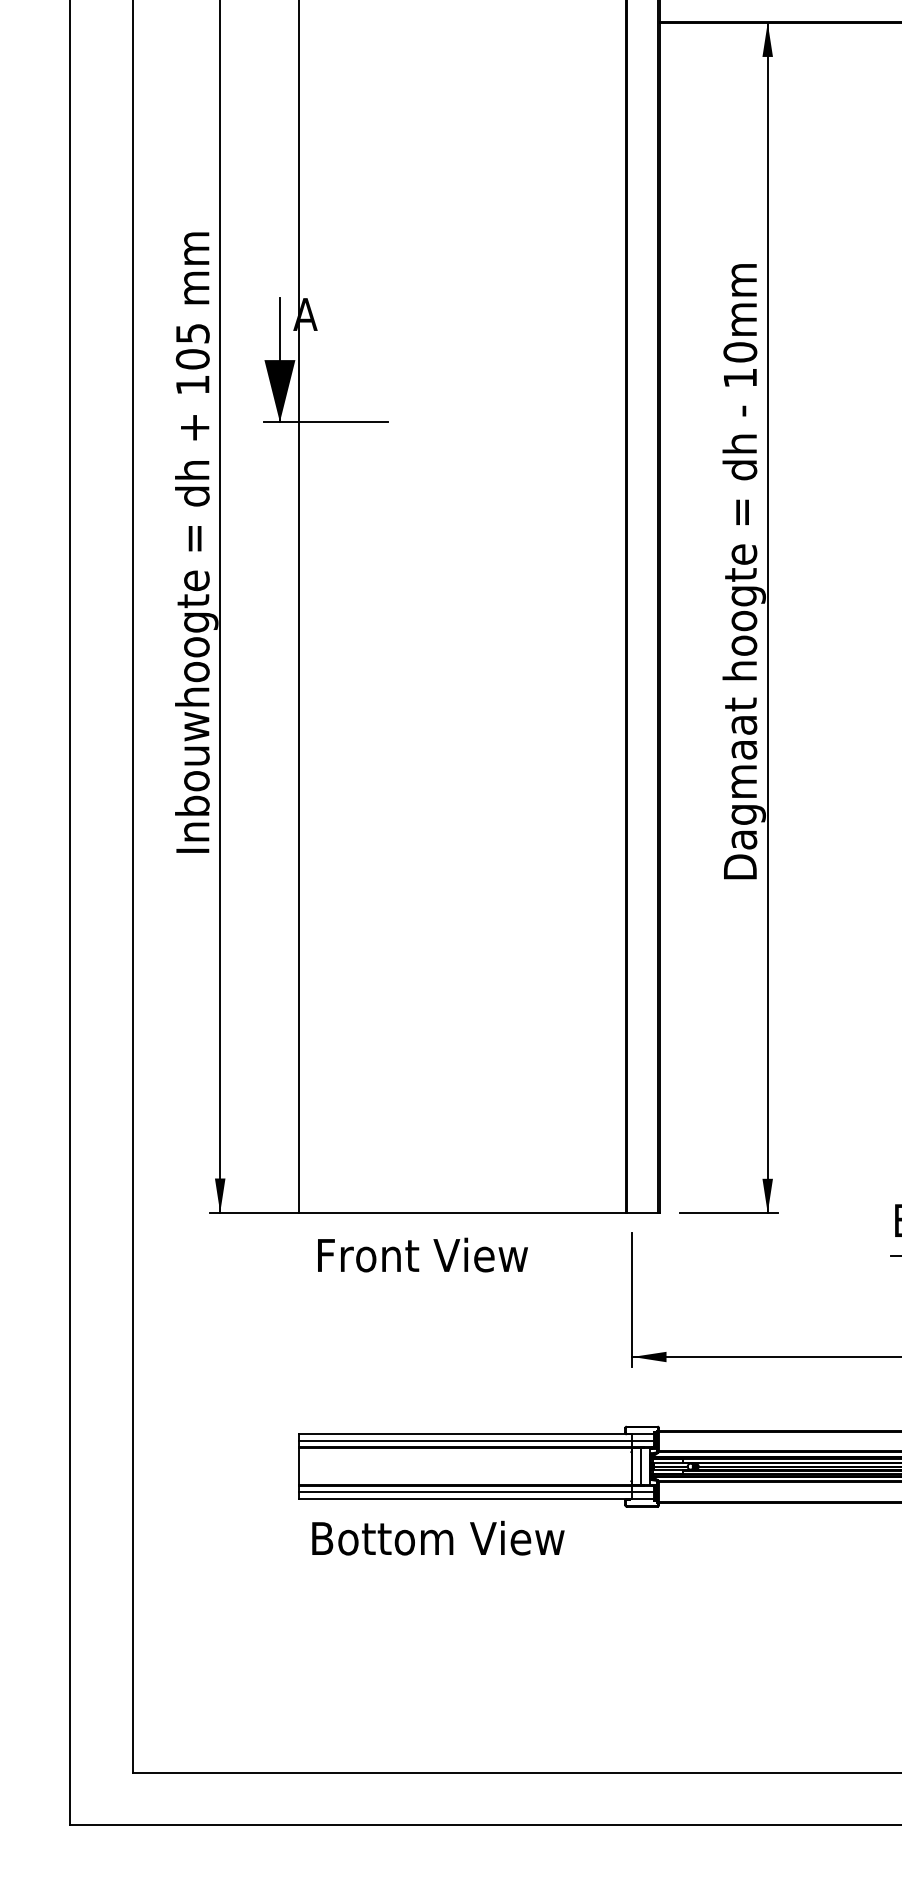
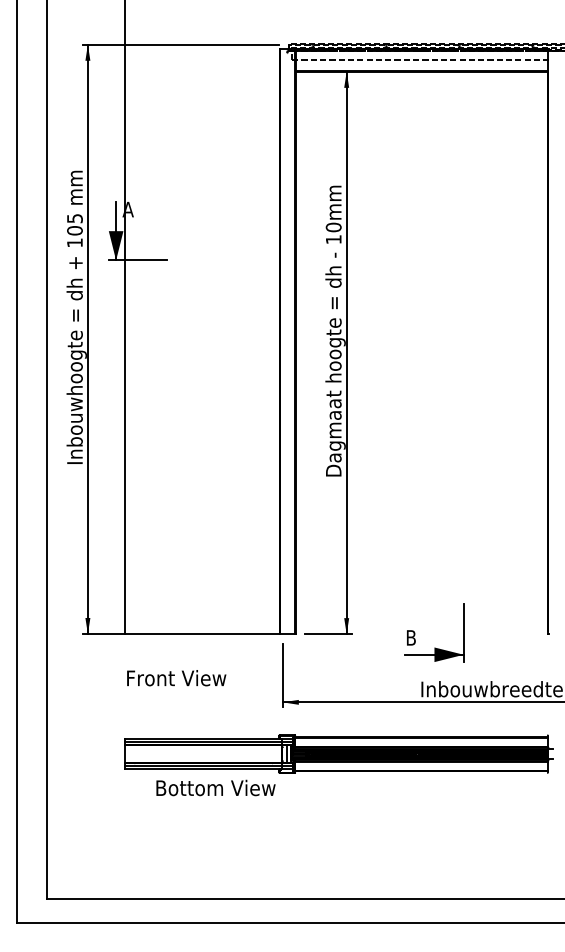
text: (422, 1255) -> (176, 678), moved
text: (437, 1537) -> (215, 787), moved

